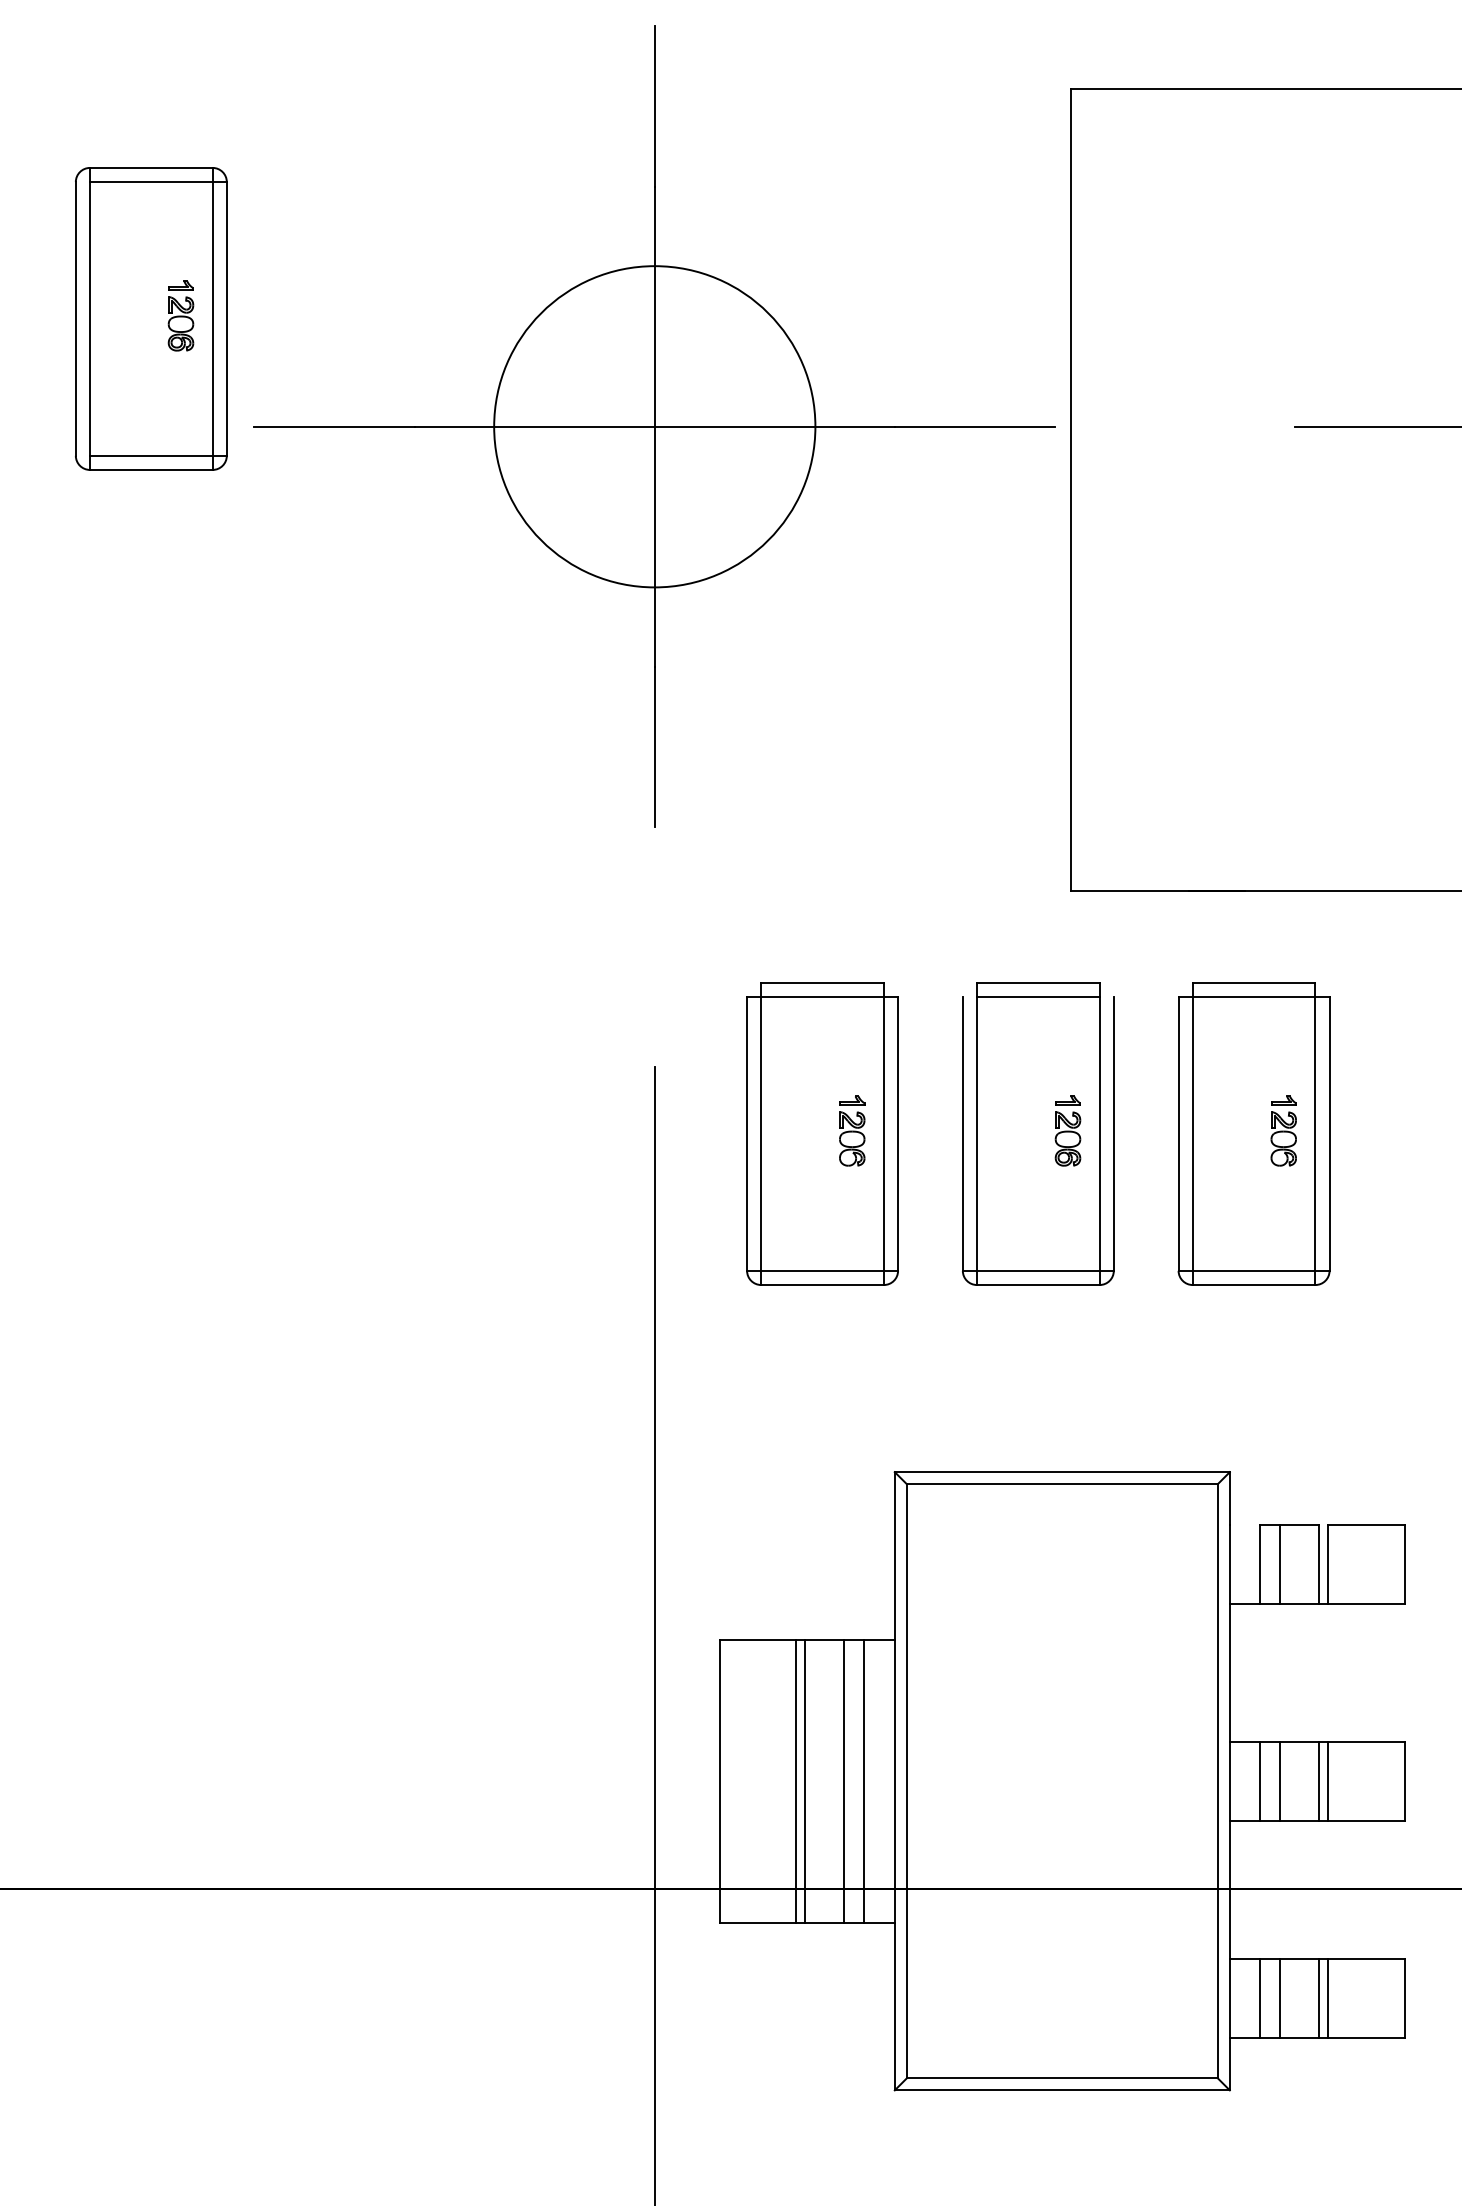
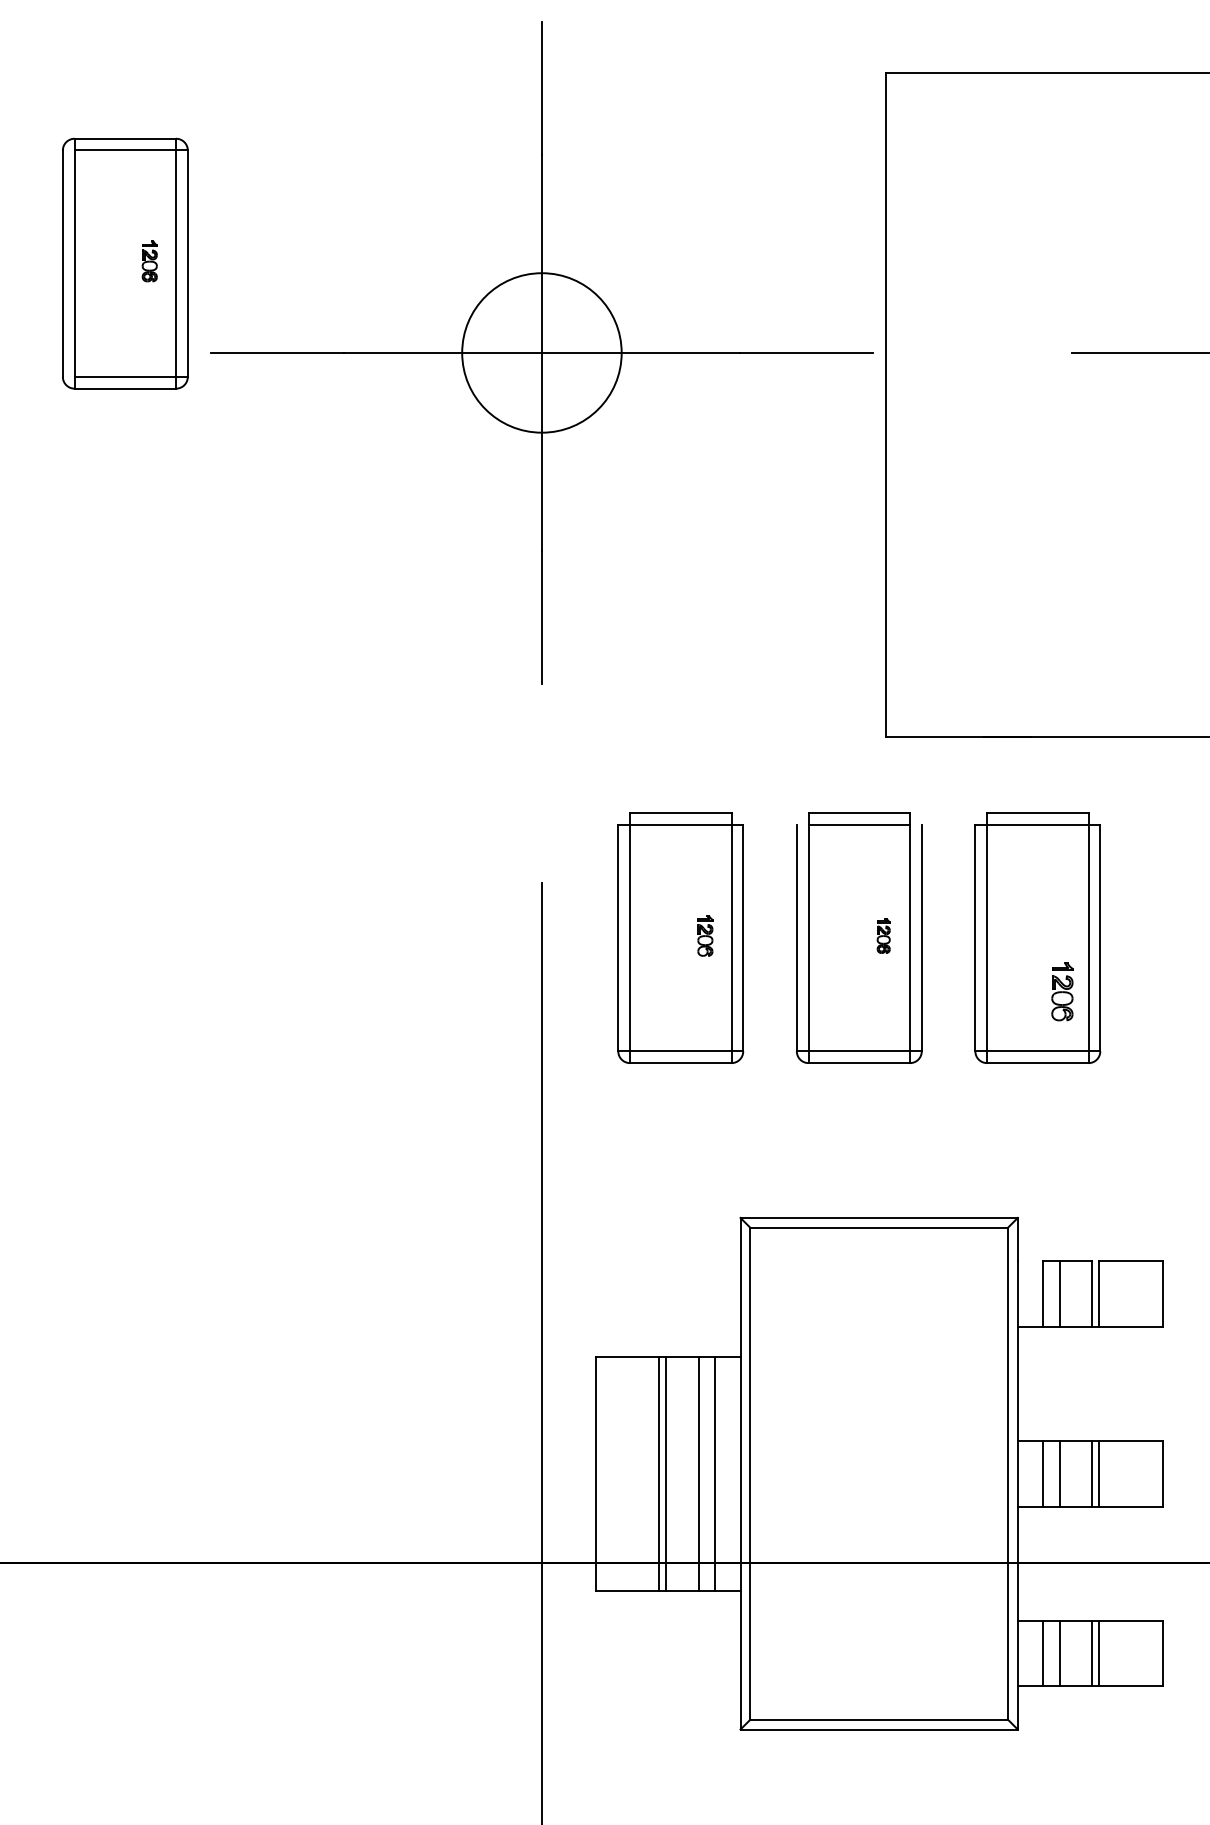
part: (180, 316) -> (149, 261), size x0.7
circle: (654, 426) -> (541, 352), size x0.6
part: (852, 1130) -> (705, 935), size x0.7
part: (1067, 1130) -> (883, 935), size x0.6
part: (1283, 1130) -> (1062, 991), moved

